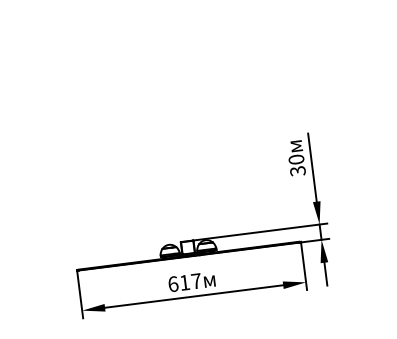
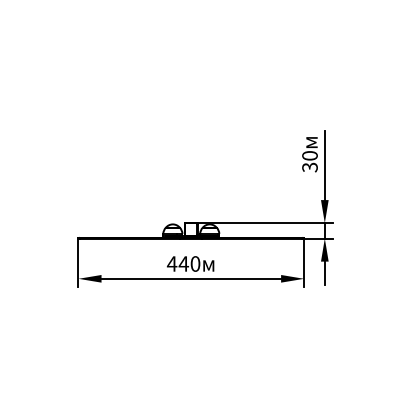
text: (184, 282) -> (183, 263), 617 -> 440

